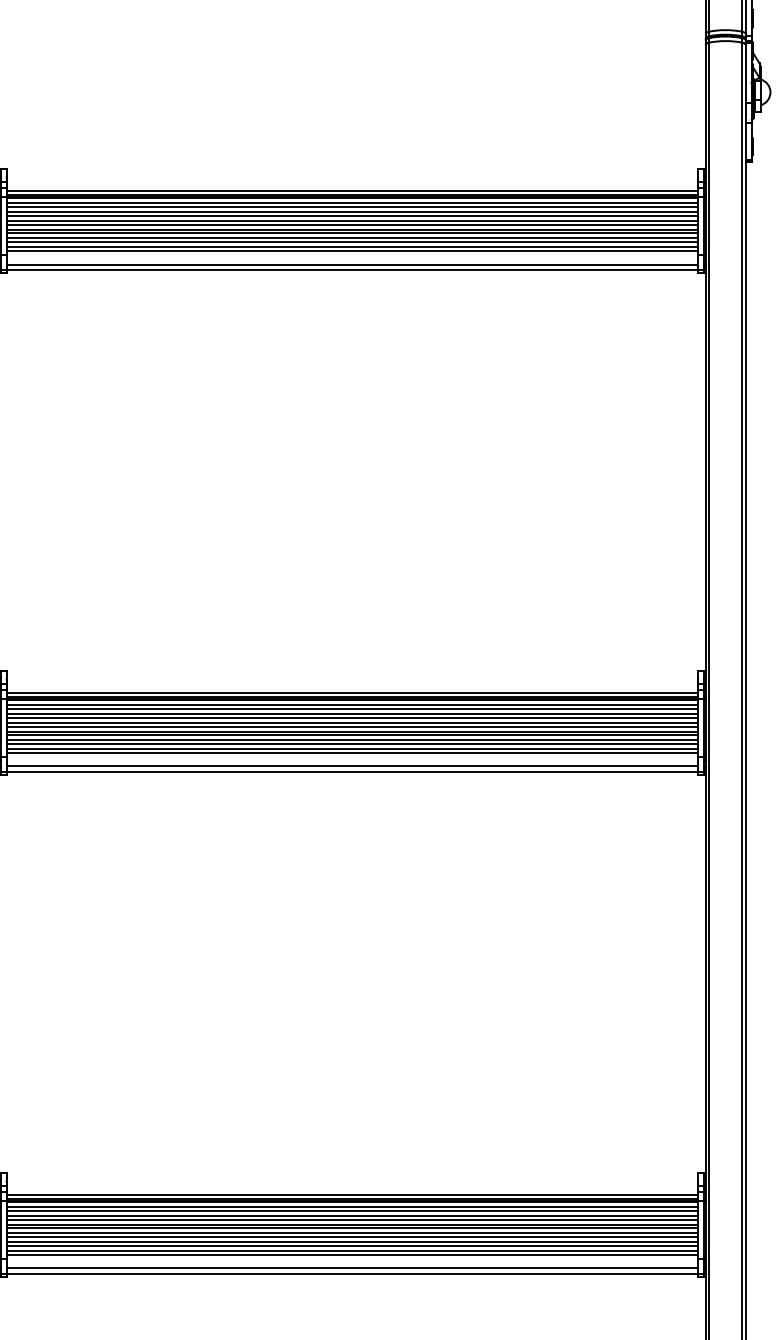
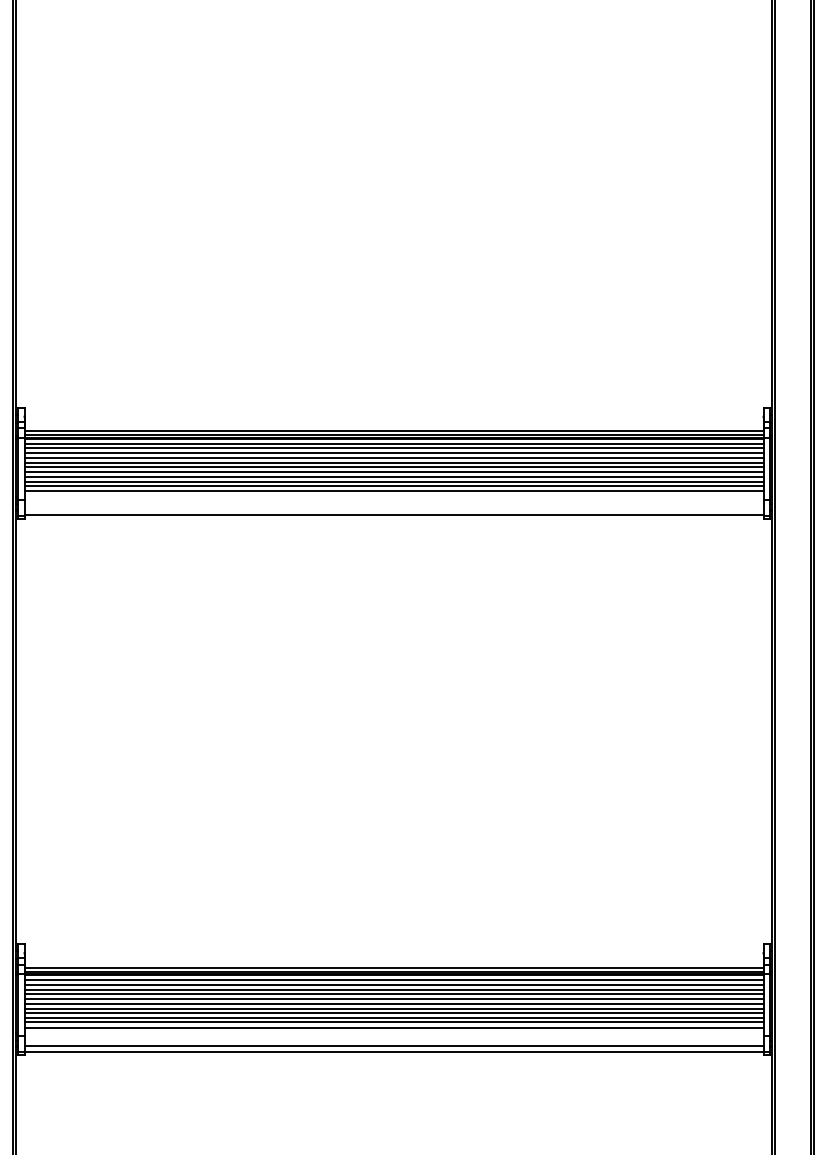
line: (352, 753) -> (394, 495), removed
line: (352, 766) -> (394, 509), removed
line: (352, 1255) -> (394, 1032), removed

